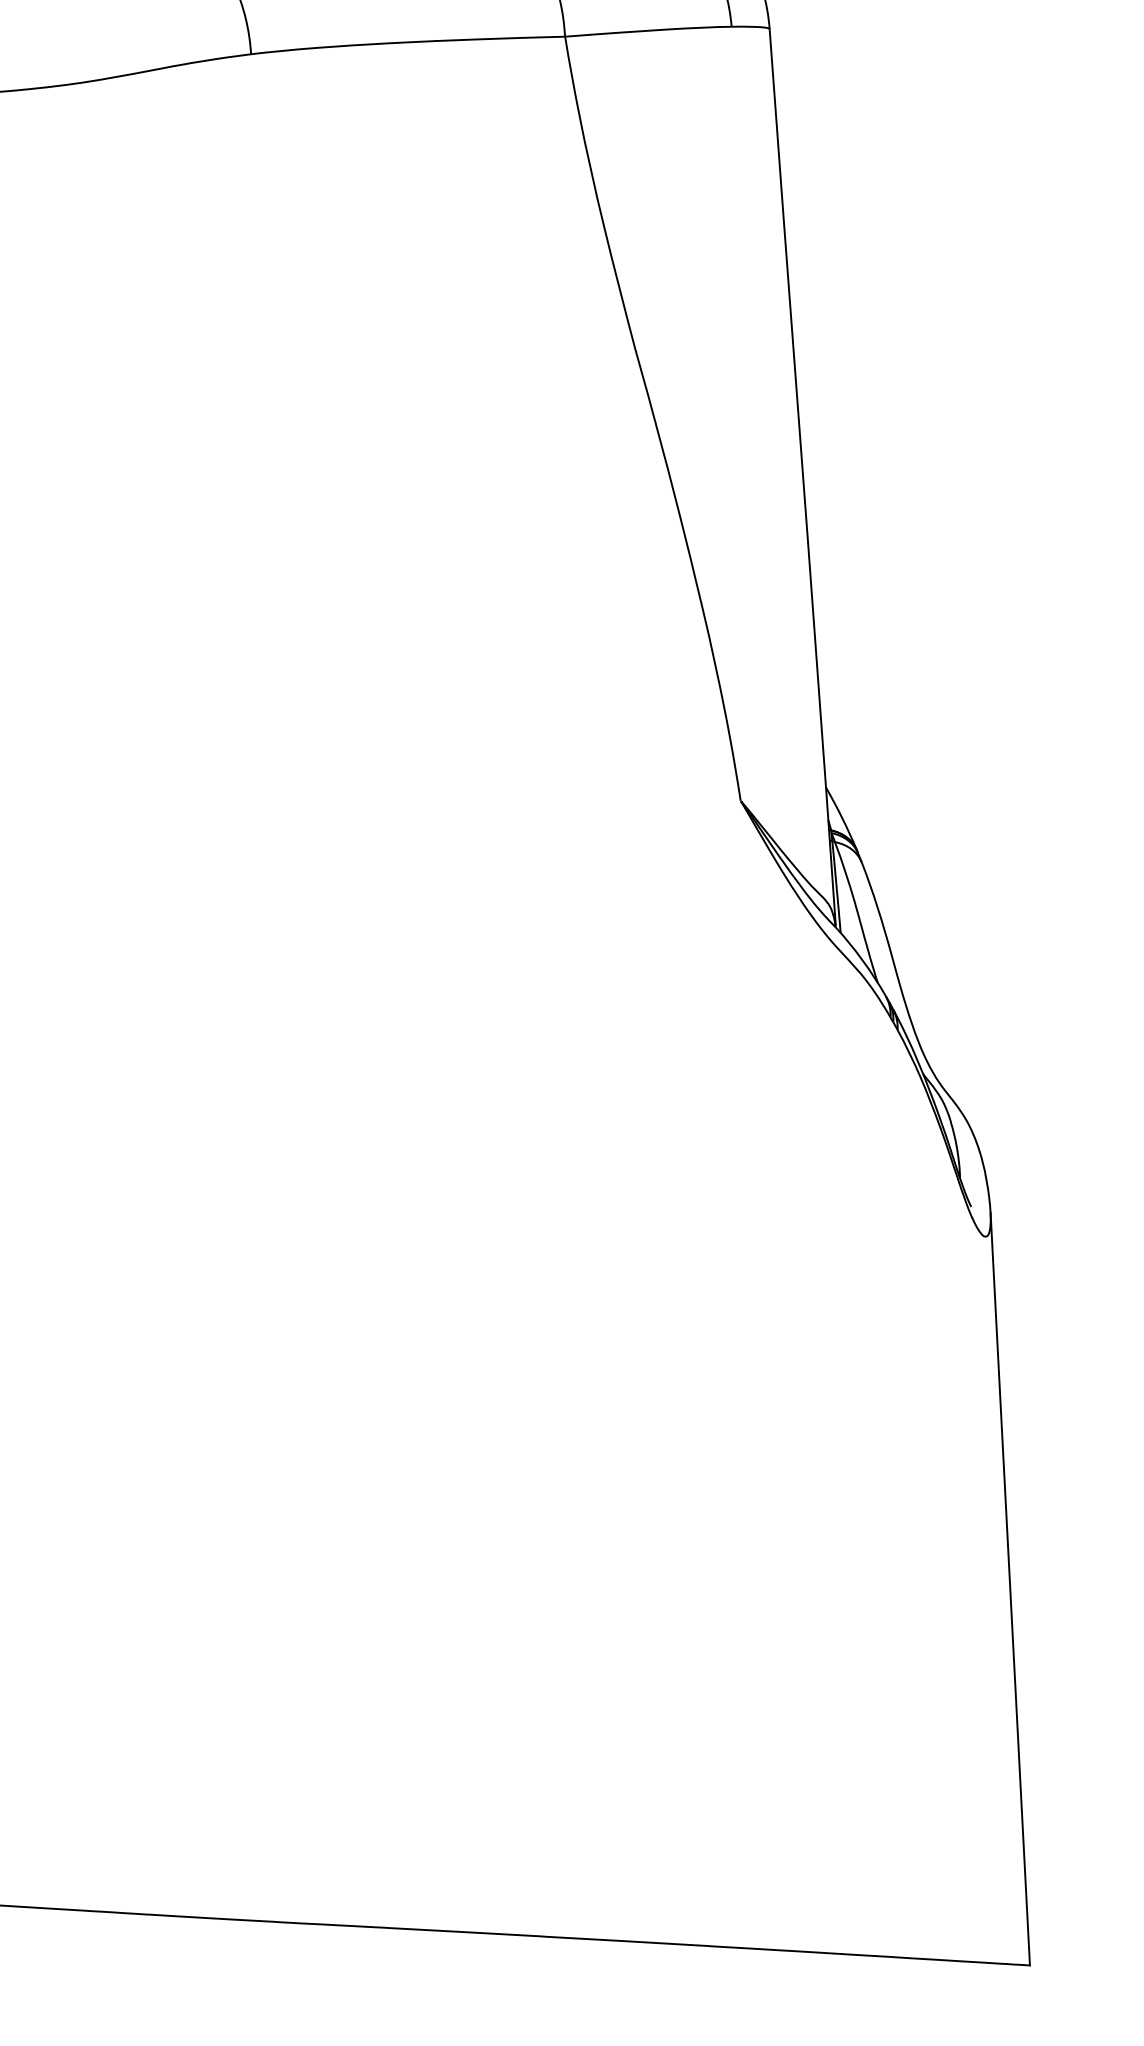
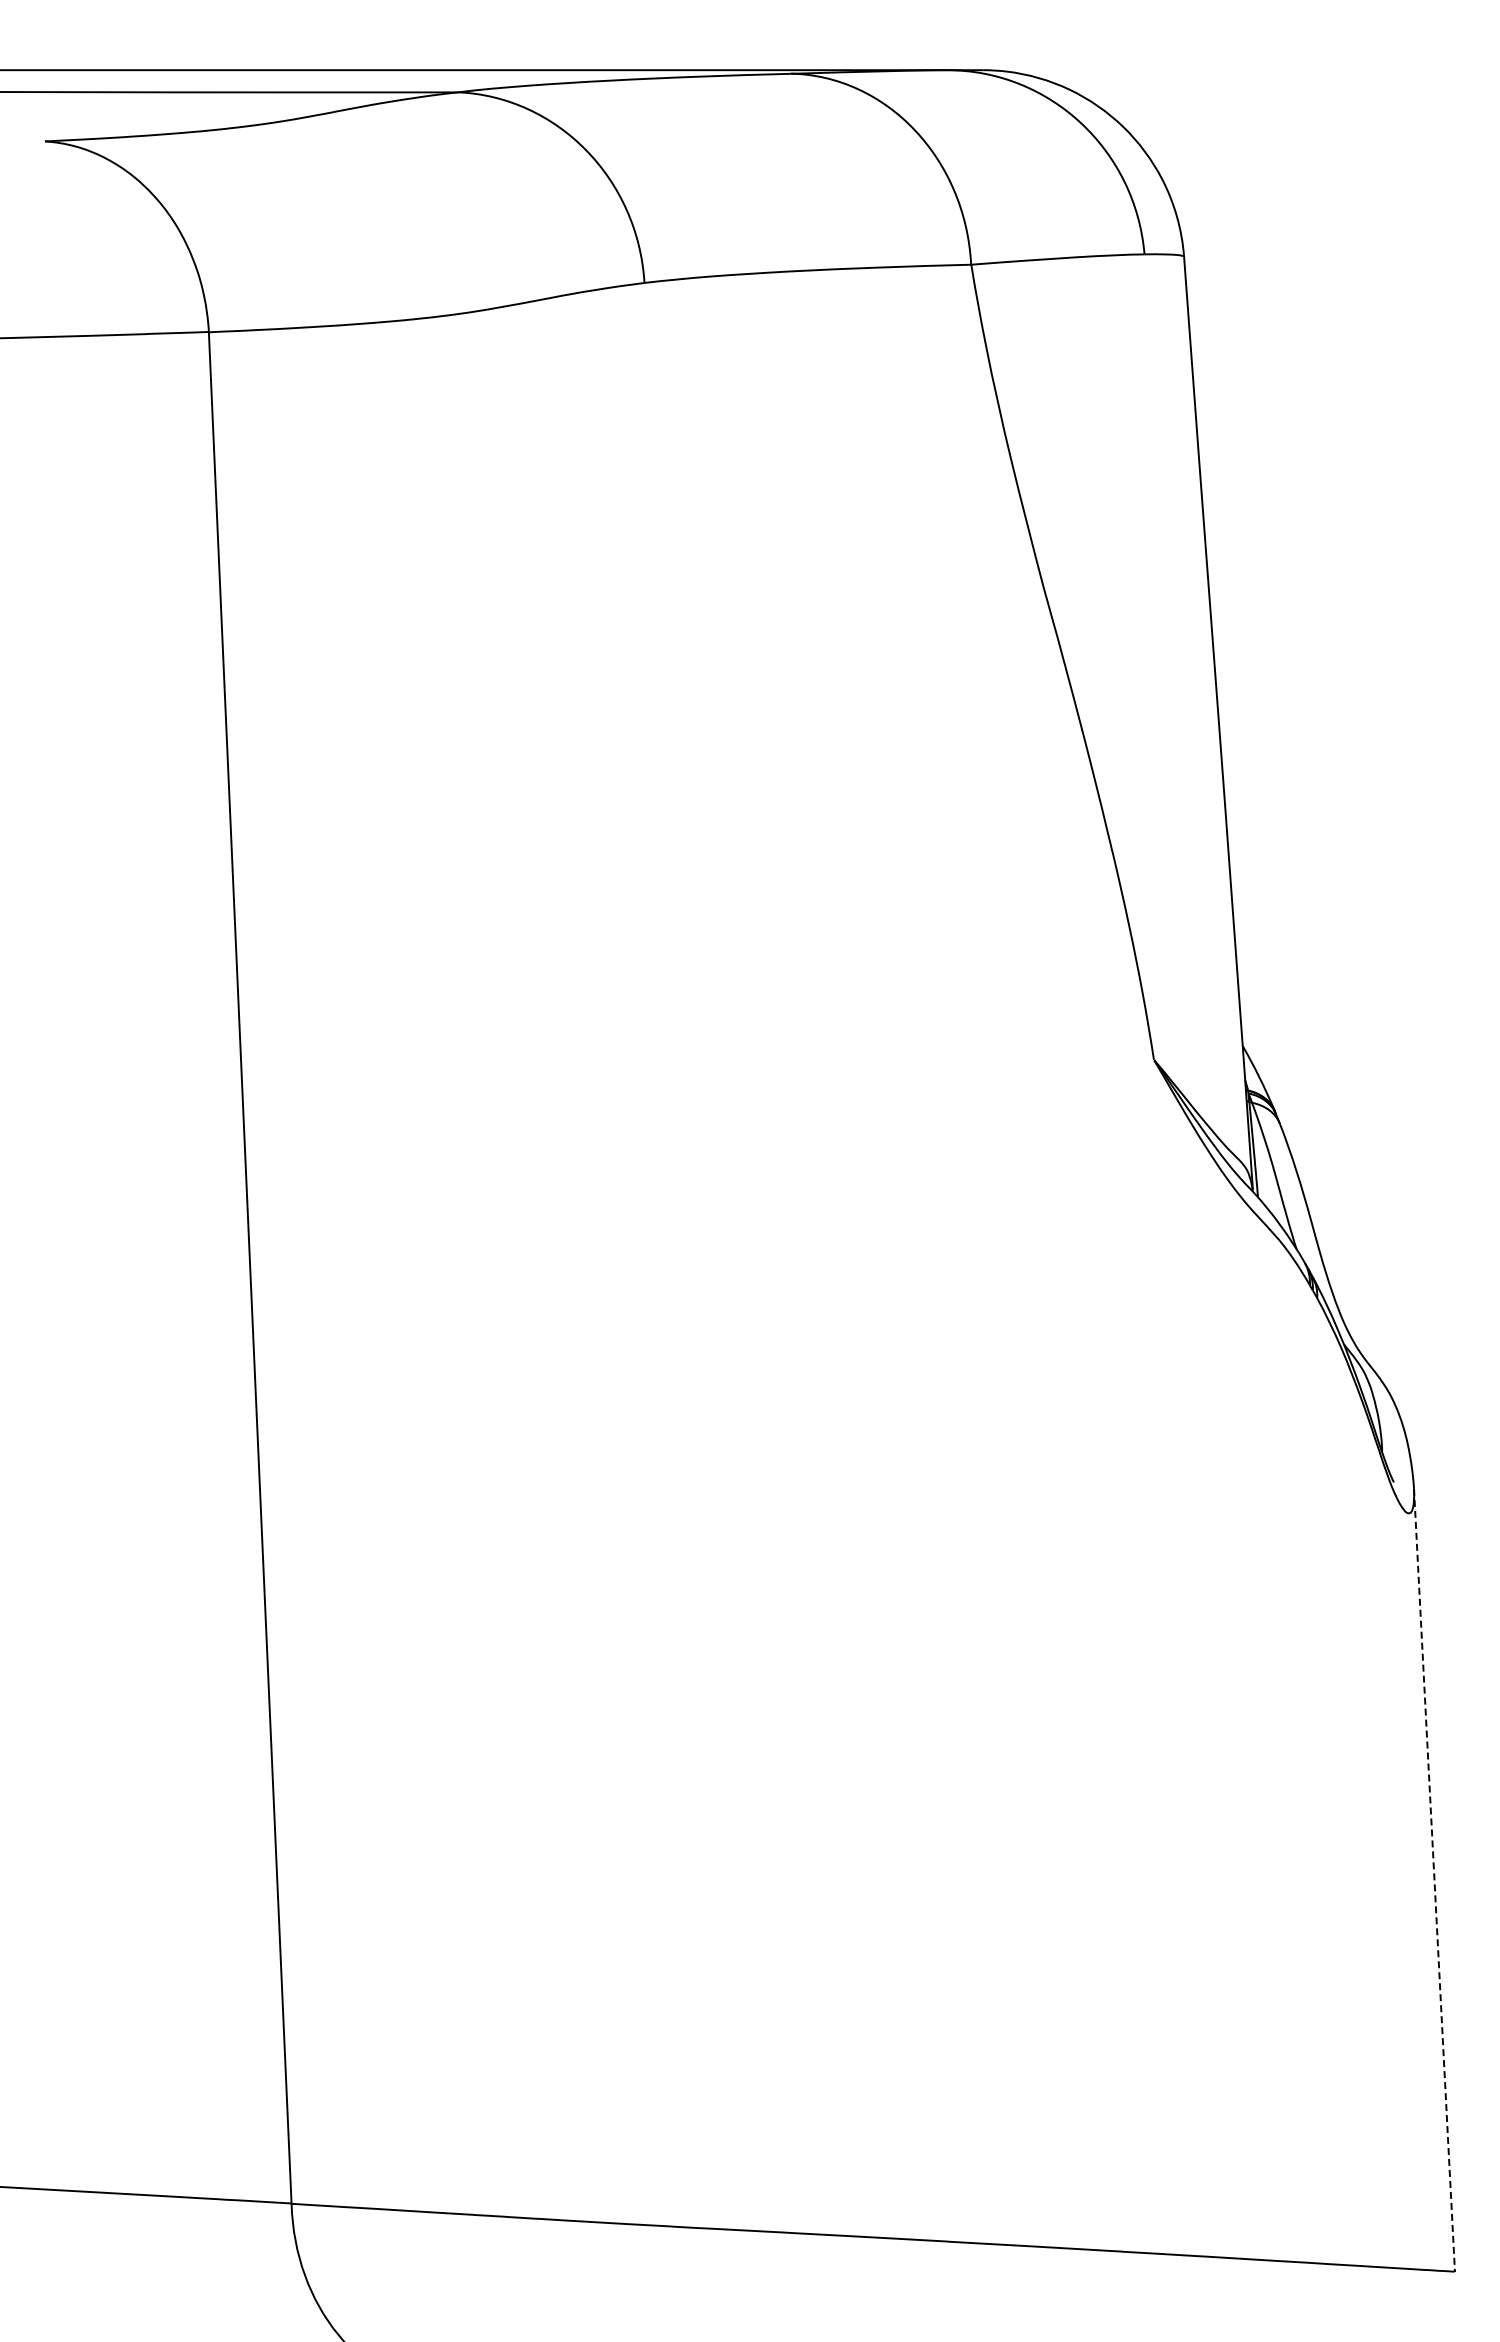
line: (1010, 1589) -> (1434, 1880), solid -> dashed

